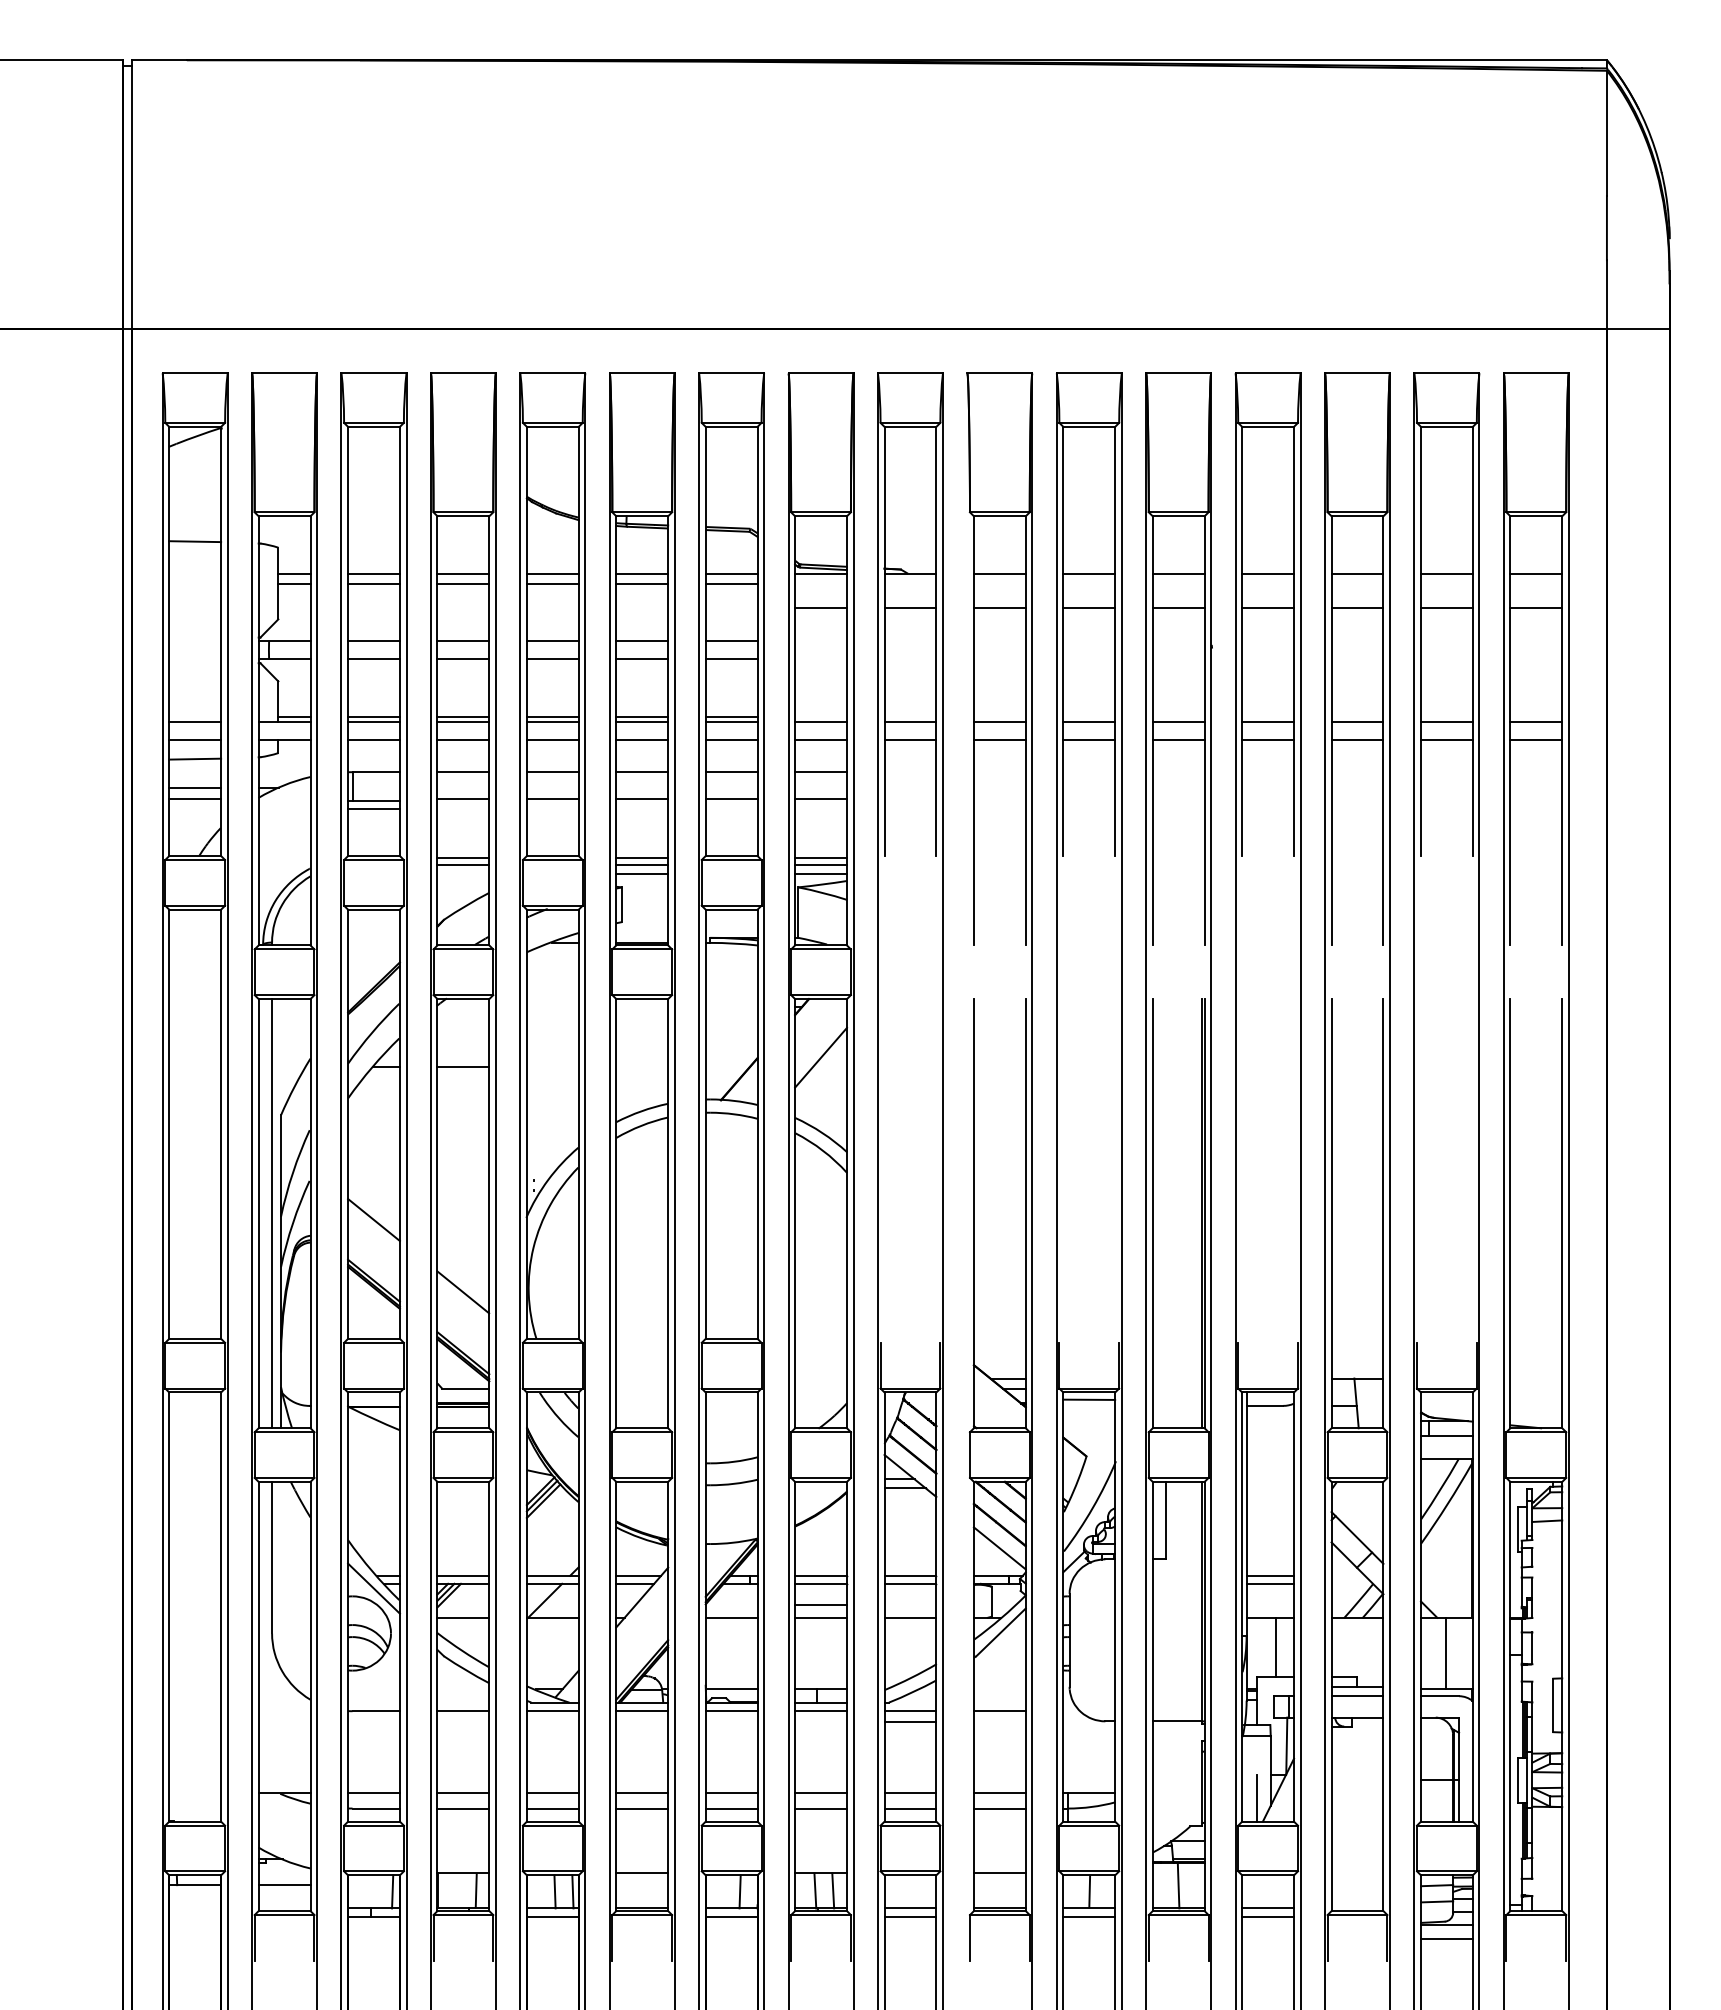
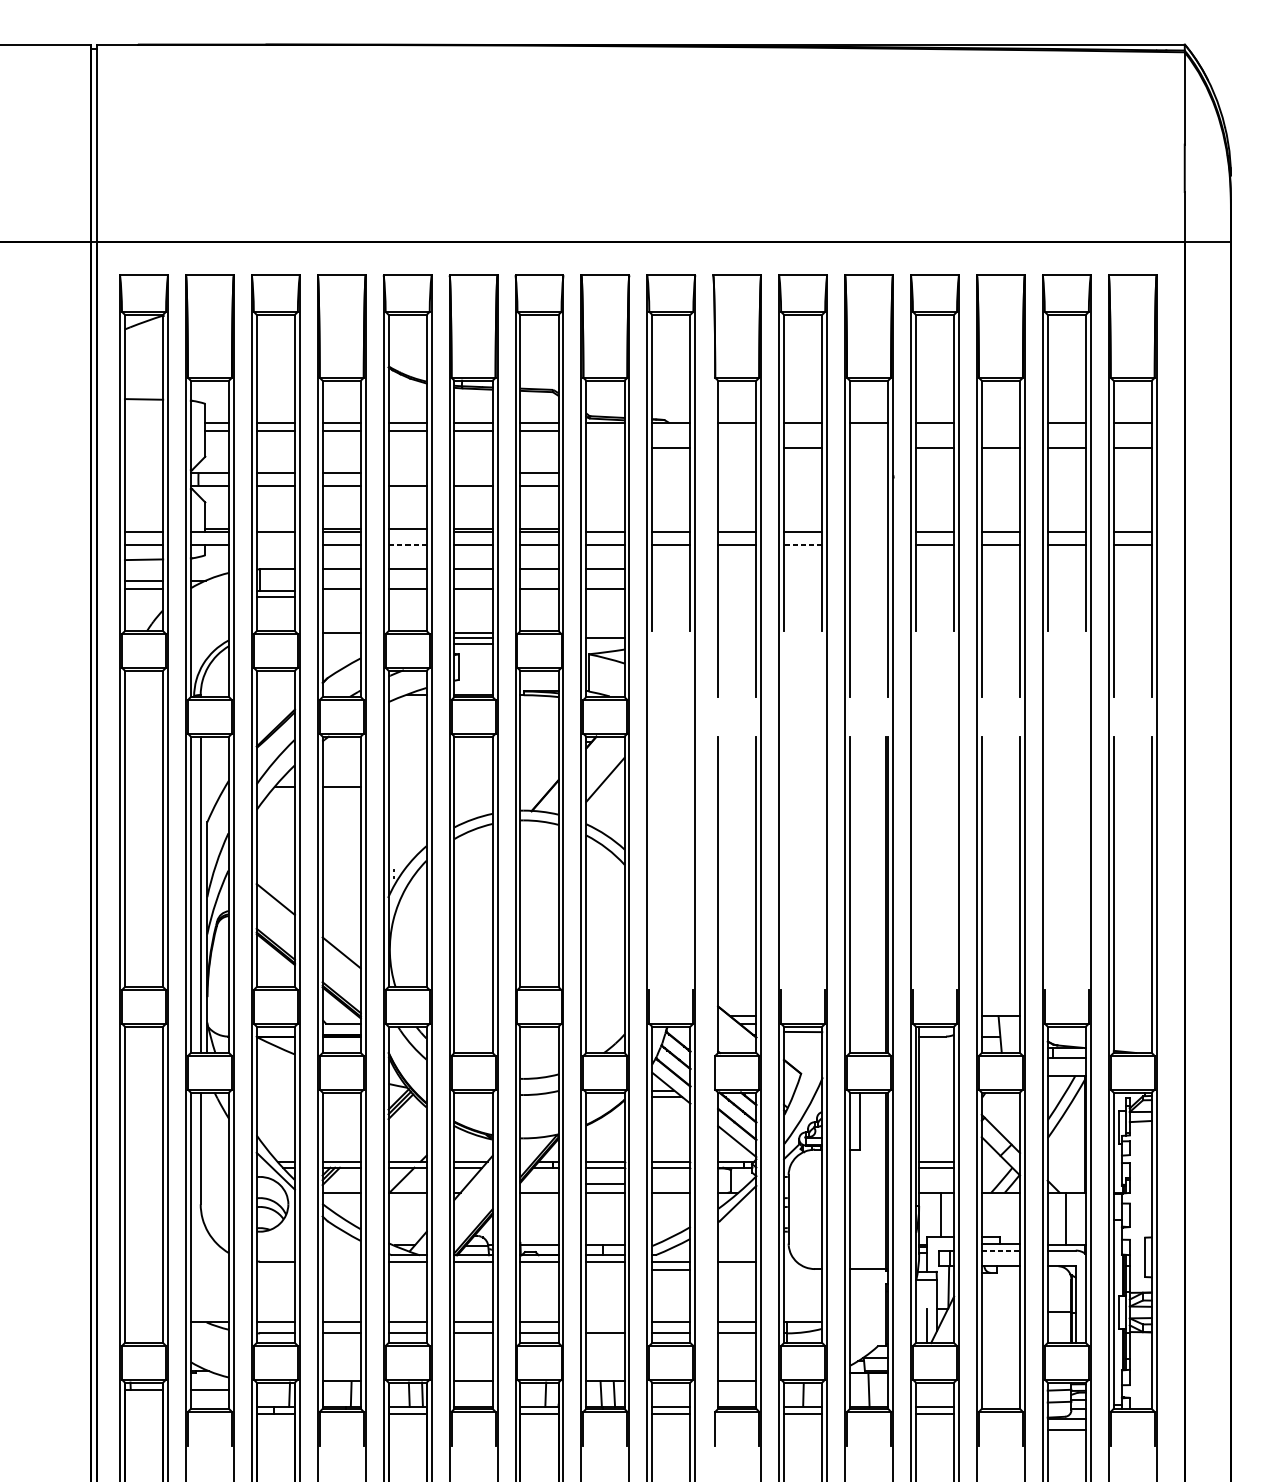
line: (1357, 574) -> (1000, 423), removed
line: (820, 608) -> (605, 448), removed
line: (999, 608) -> (736, 448), removed
line: (1178, 608) -> (868, 448), removed
line: (552, 641) -> (407, 473), removed
line: (642, 641) -> (473, 473), removed
line: (373, 716) -> (275, 528), removed
line: (552, 721) -> (407, 532), removed
line: (1178, 721) -> (868, 532), removed
line: (373, 739) -> (275, 545), removed
line: (552, 739) -> (407, 545), solid -> dashed
line: (1089, 739) -> (803, 545), solid -> dashed
line: (1178, 739) -> (868, 545), removed
line: (820, 858) -> (605, 633), removed
line: (463, 864) -> (341, 637), removed
line: (820, 873) -> (605, 644), removed
line: (1357, 1696) -> (1000, 1250), solid -> dashed
line: (463, 1711) -> (341, 1261), removed
line: (820, 1793) -> (605, 1322), removed

